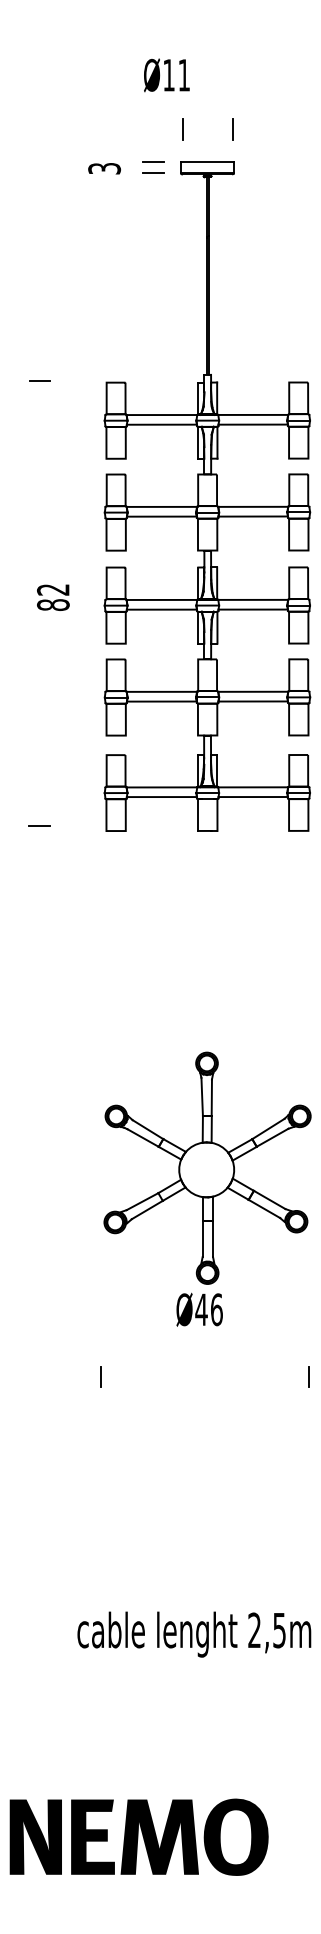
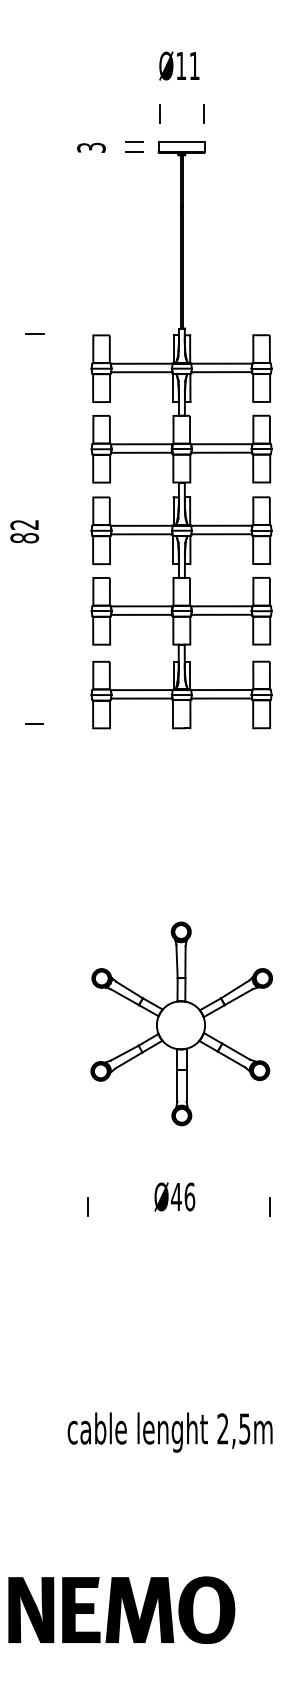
text: (166, 75) -> (179, 66), moved
text: (53, 597) -> (24, 531), moved
text: (199, 1309) -> (174, 1196), moved

